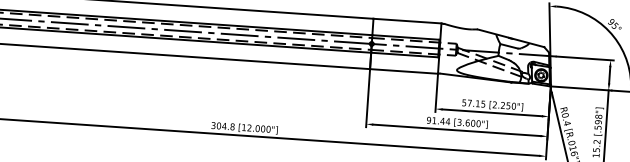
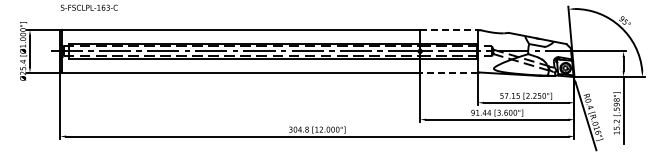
line: (407, 20) -> (449, 29), solid -> dashed
line: (404, 71) -> (449, 72), solid -> dashed

